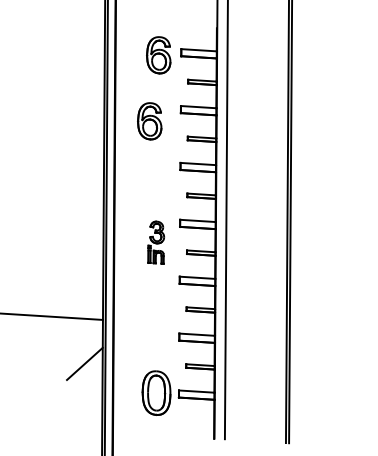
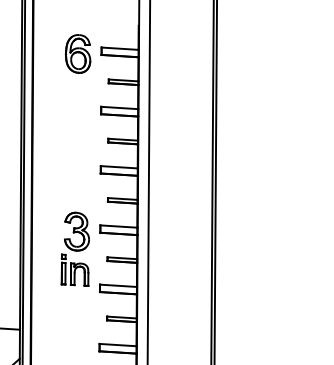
part: (149, 121) -> (68, 122), removed
part: (156, 242) -> (75, 249), size x1.67

